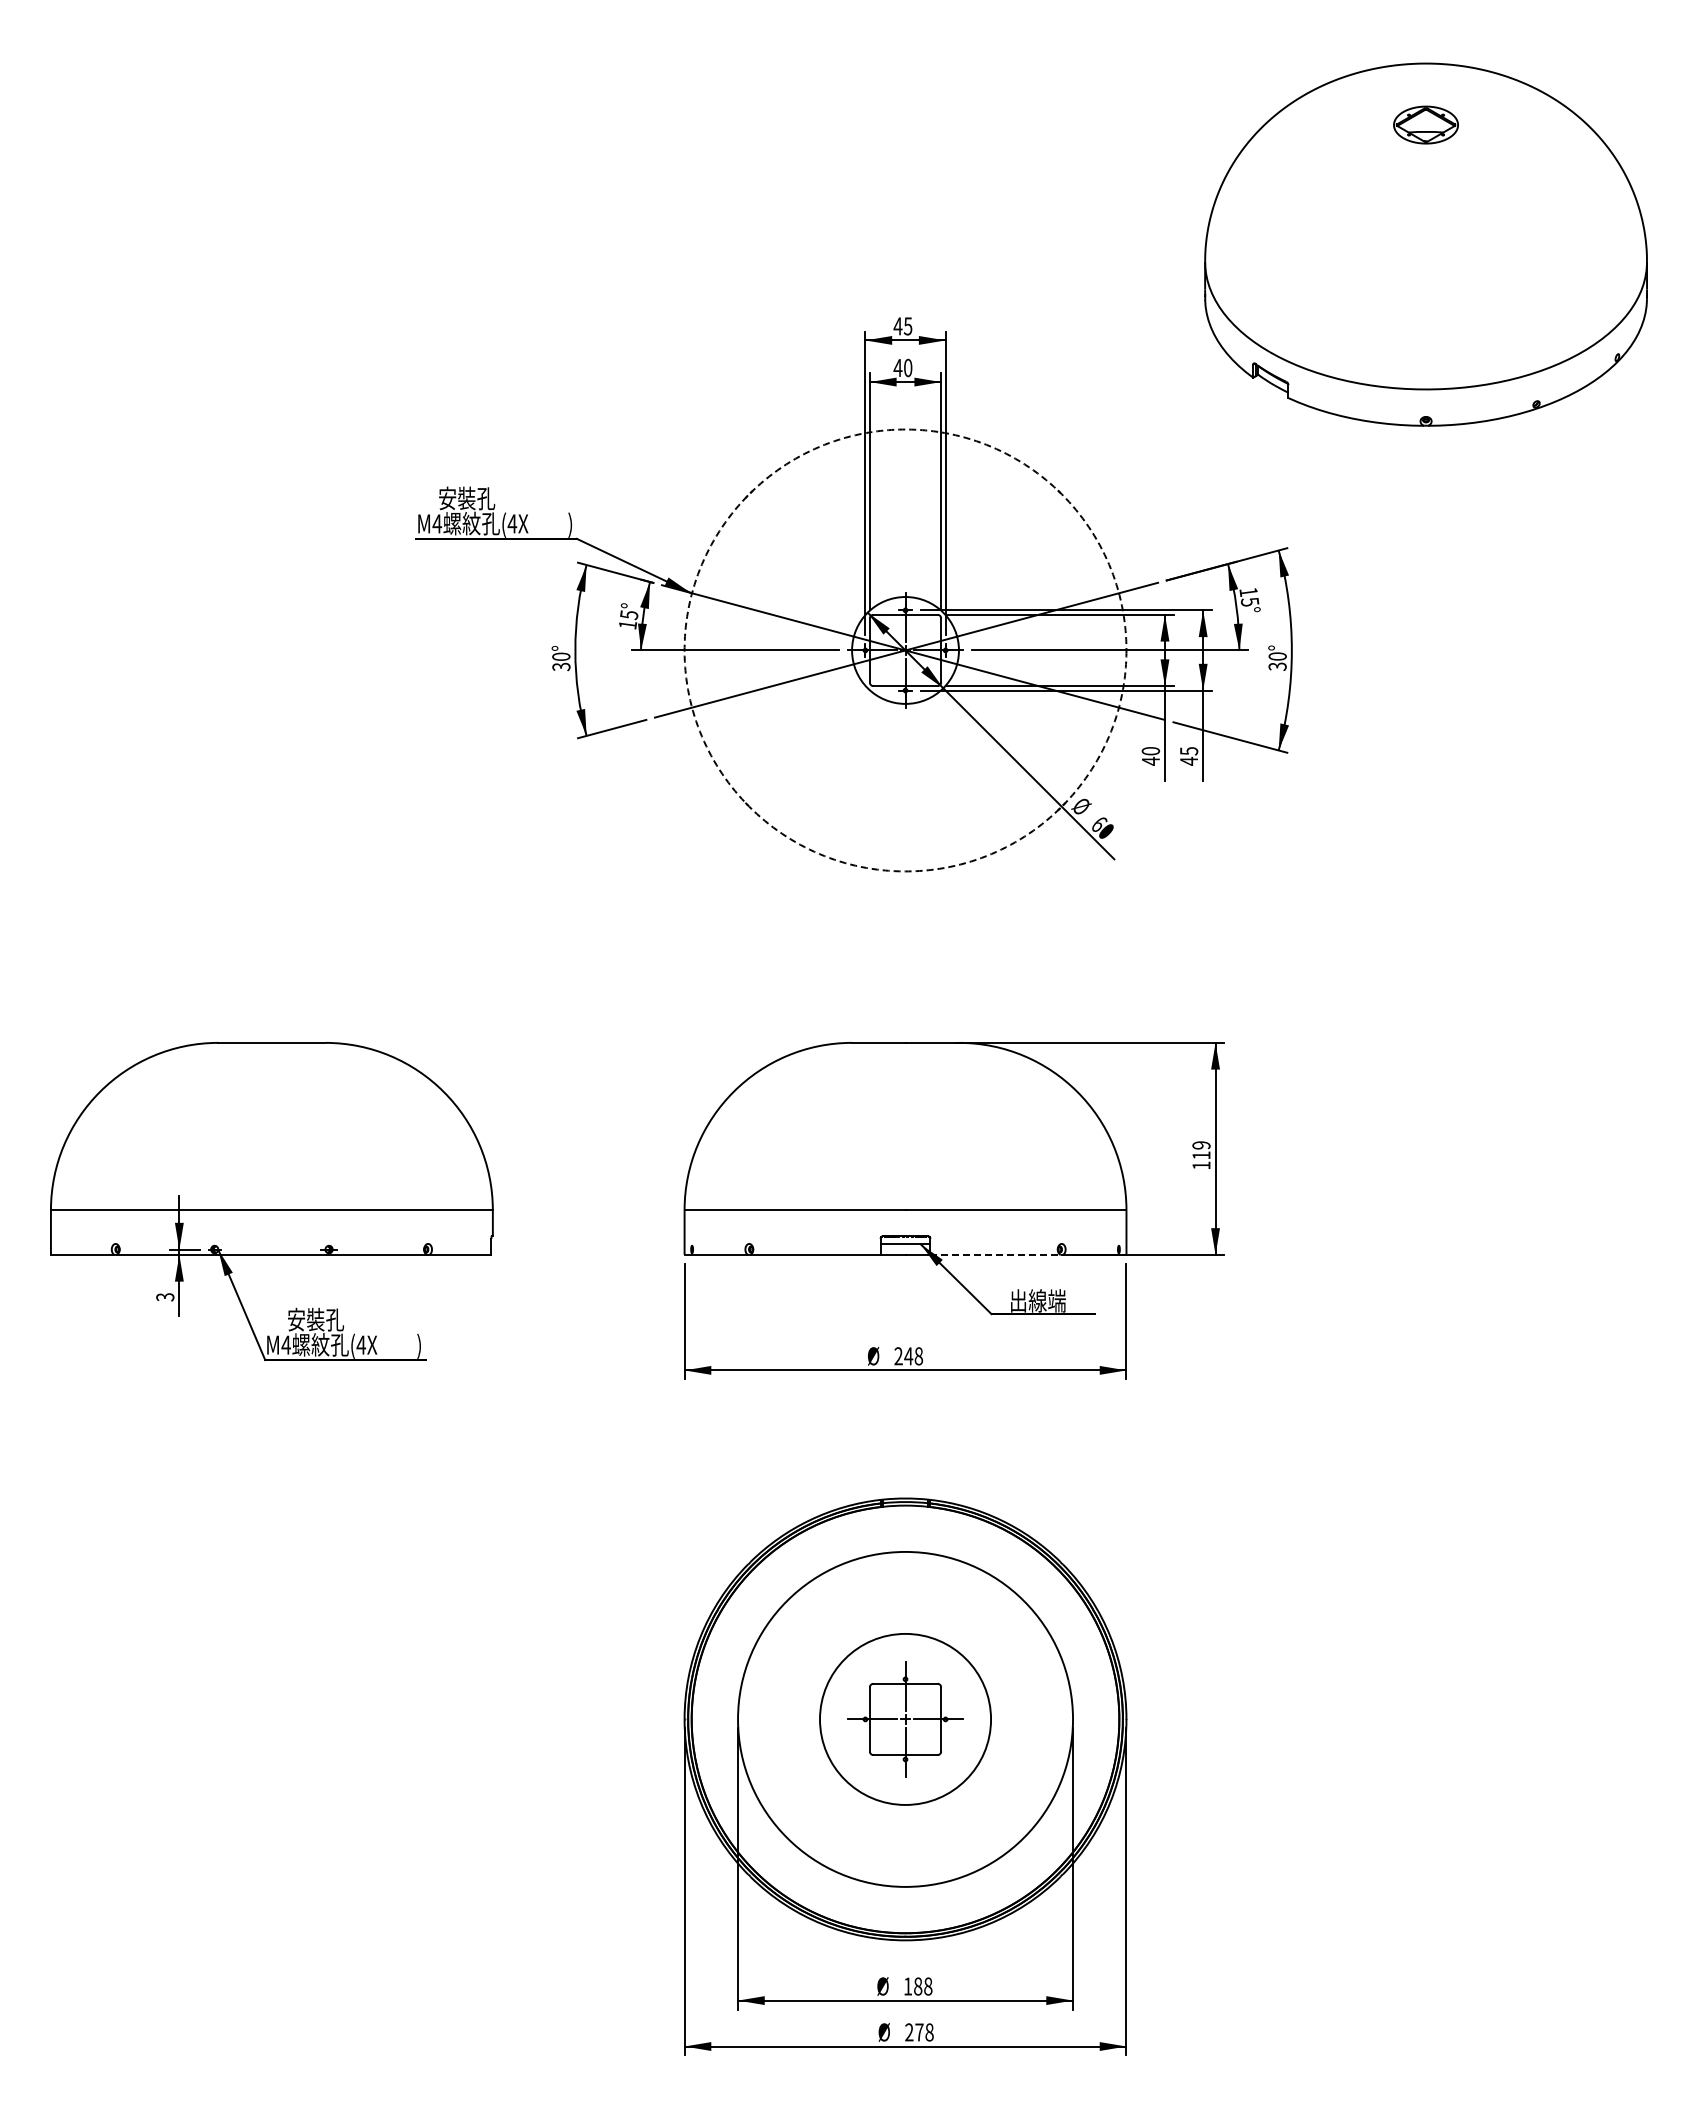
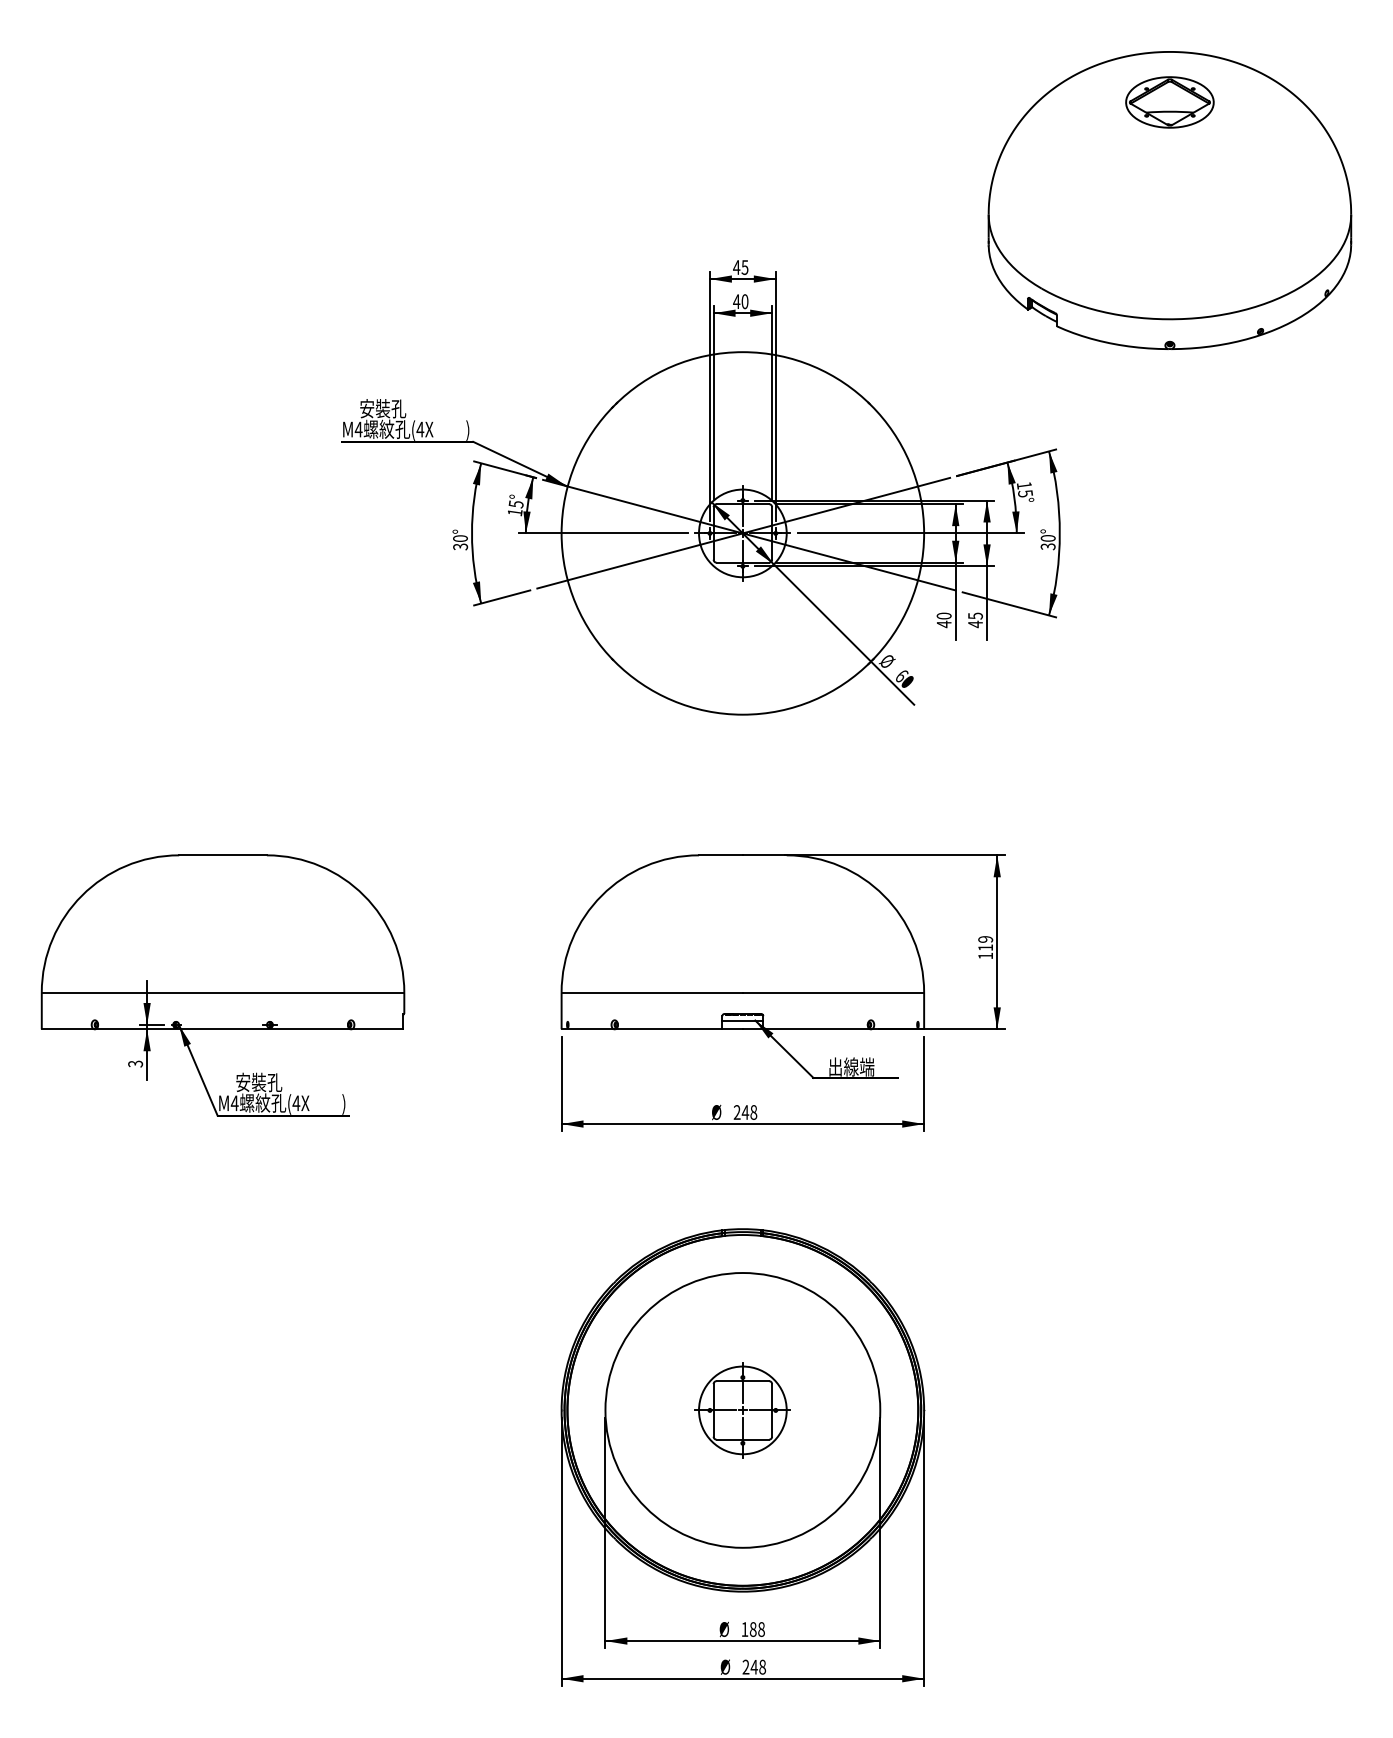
part: (1425, 124) -> (1169, 101), size x1.67
circle: (905, 650) -> (742, 533), dashed -> solid
line: (996, 1254) -> (817, 1028), dashed -> solid
circle: (905, 1718) -> (742, 1409), size x0.62
text: (918, 2032) -> (753, 1667), 278 -> 248

